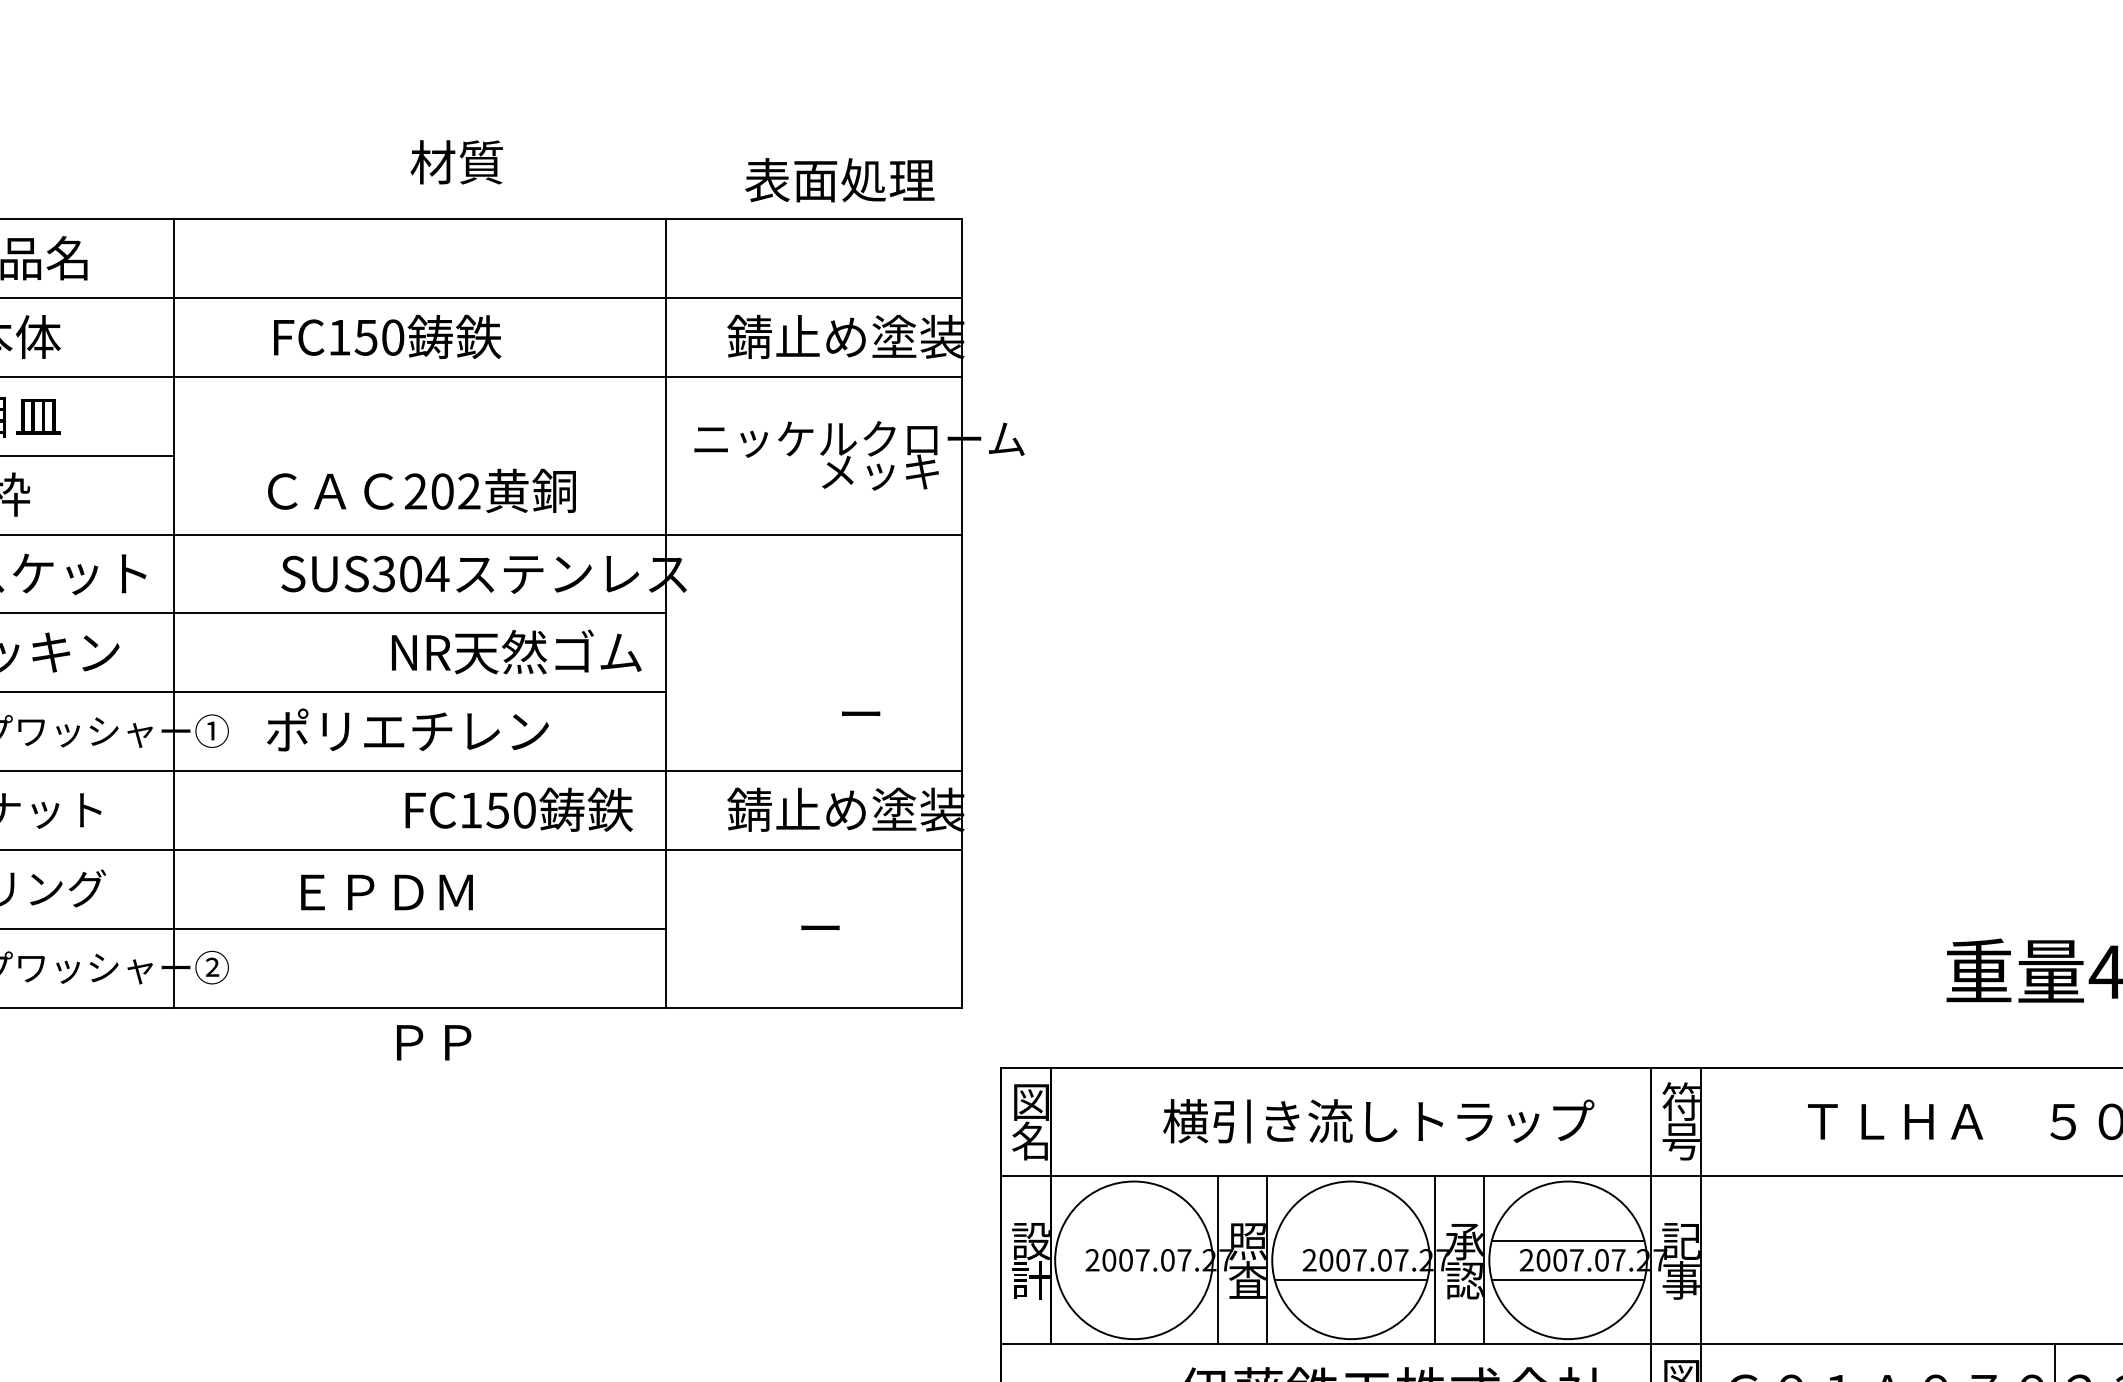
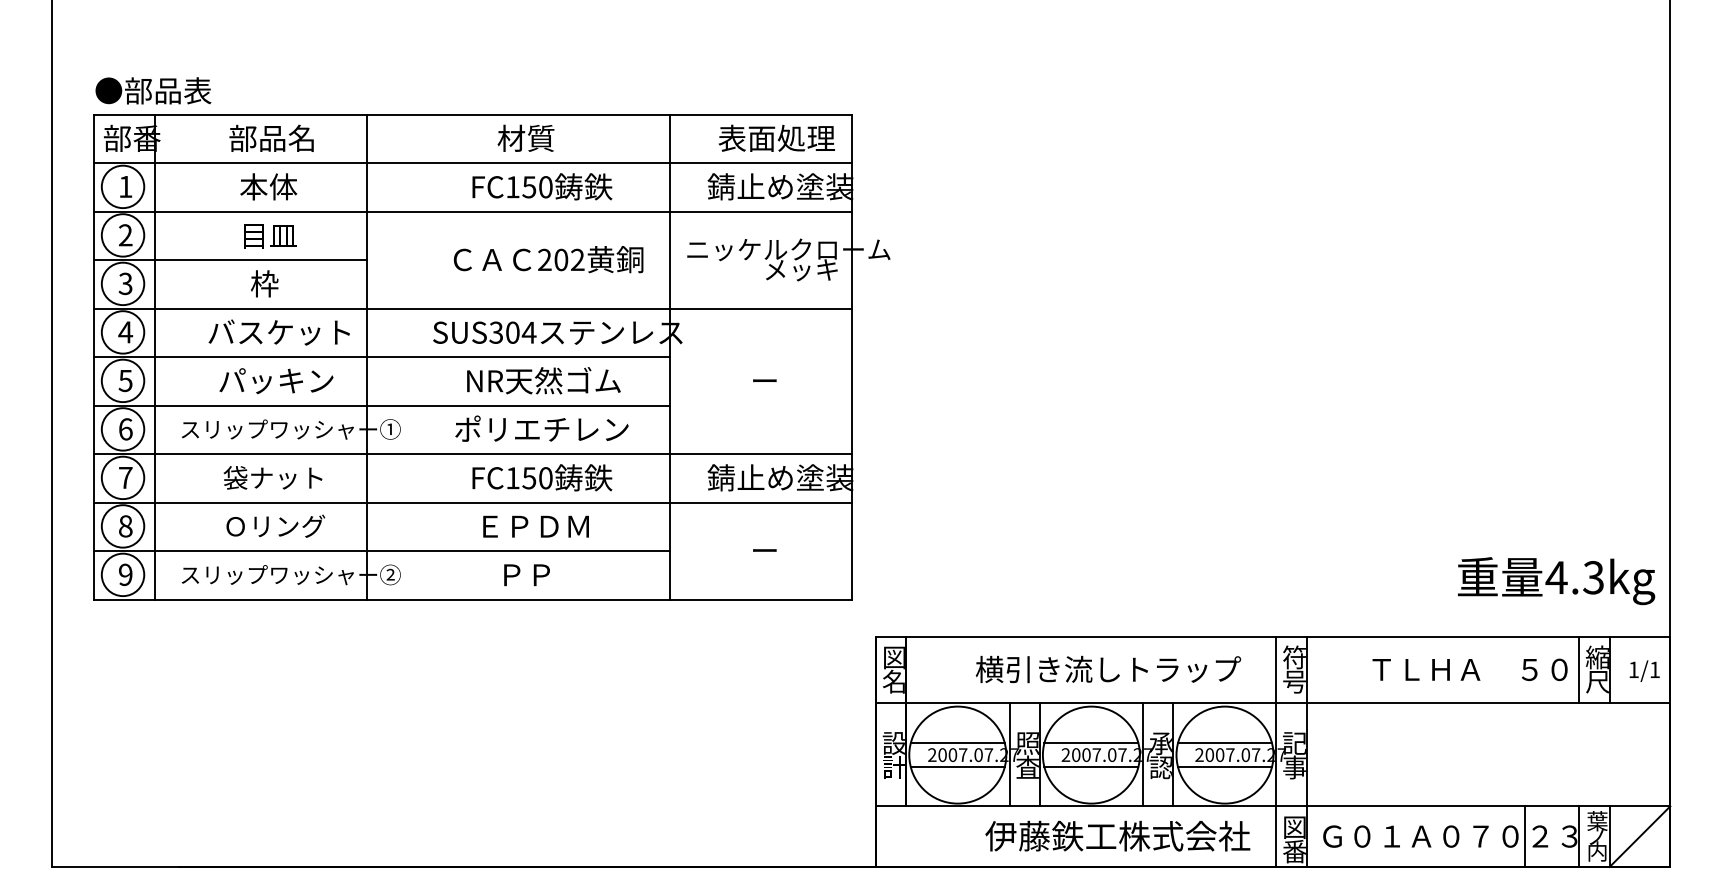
text: (455, 160) -> (525, 137), moved
text: (839, 178) -> (776, 137), moved
text: (387, 336) -> (542, 186), moved
text: (421, 490) -> (548, 259), moved
text: (516, 651) -> (543, 380), moved
text: (860, 713) -> (764, 380), moved
text: (407, 729) -> (541, 428), moved
text: (519, 809) -> (542, 477), moved
text: (386, 892) -> (535, 526), moved
text: (433, 1043) -> (526, 575), moved
line: (1133, 1239) -> (957, 742), added
line: (1351, 1239) -> (1091, 742), added
line: (1133, 1280) -> (957, 767), added

